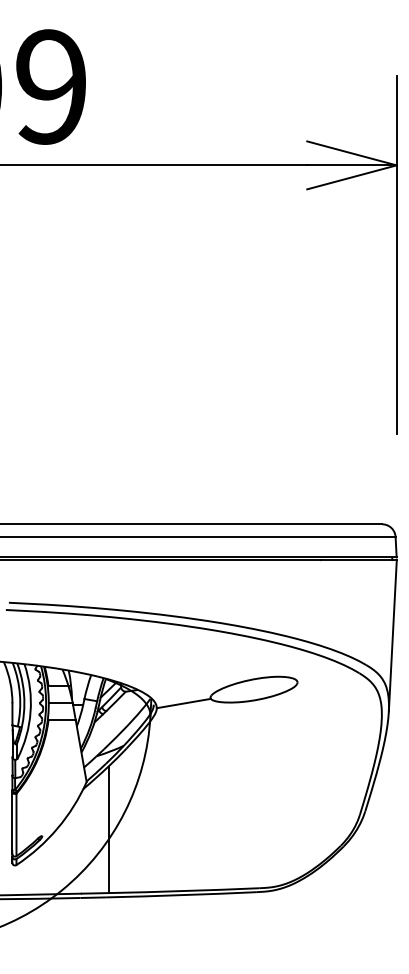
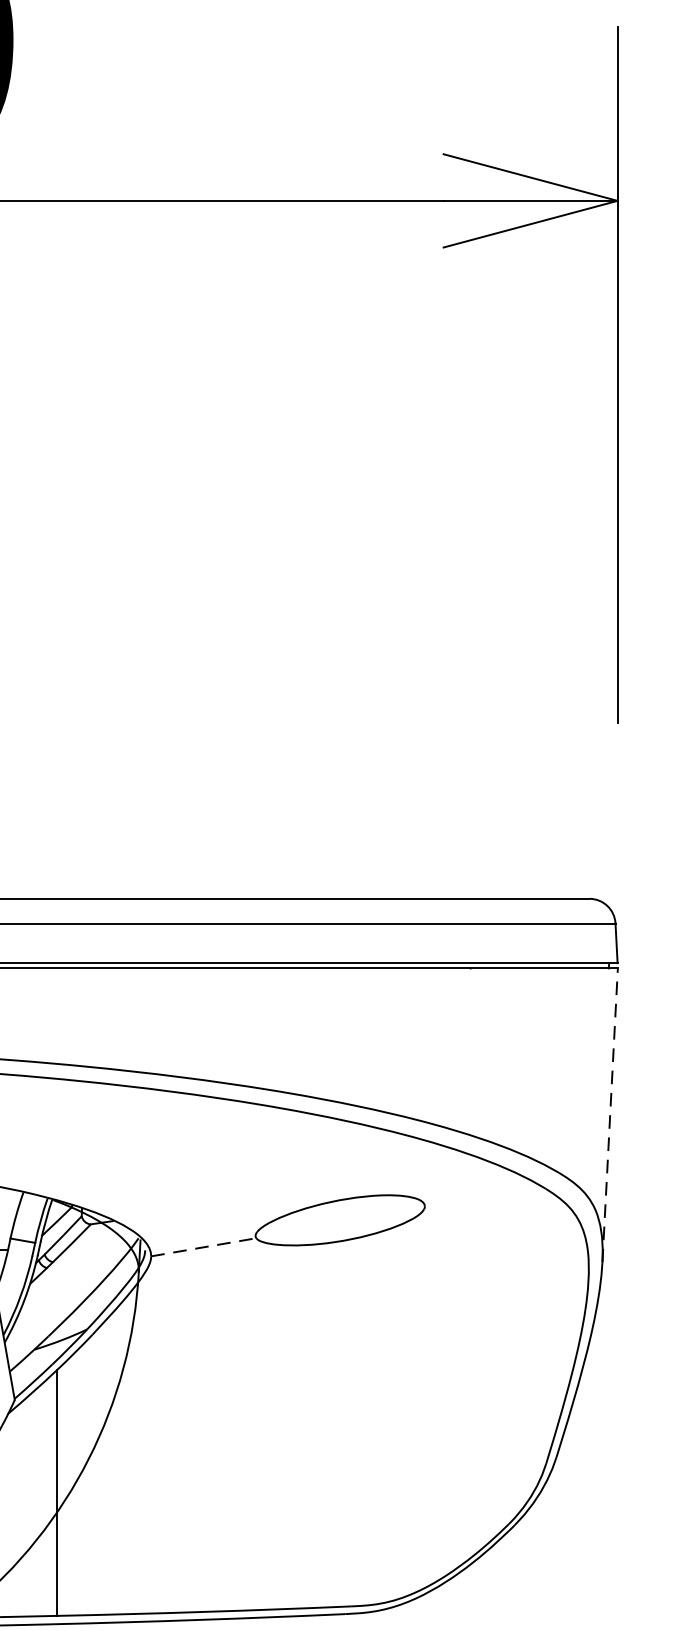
line: (392, 635) -> (609, 1115), solid -> dashed
line: (184, 703) -> (205, 1247), solid -> dashed

